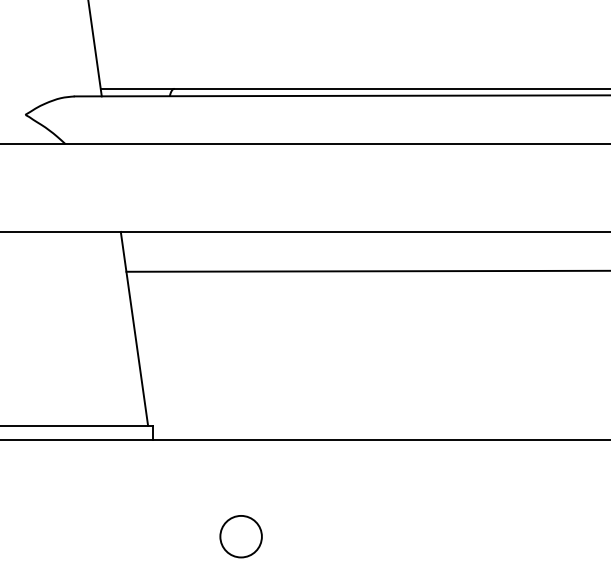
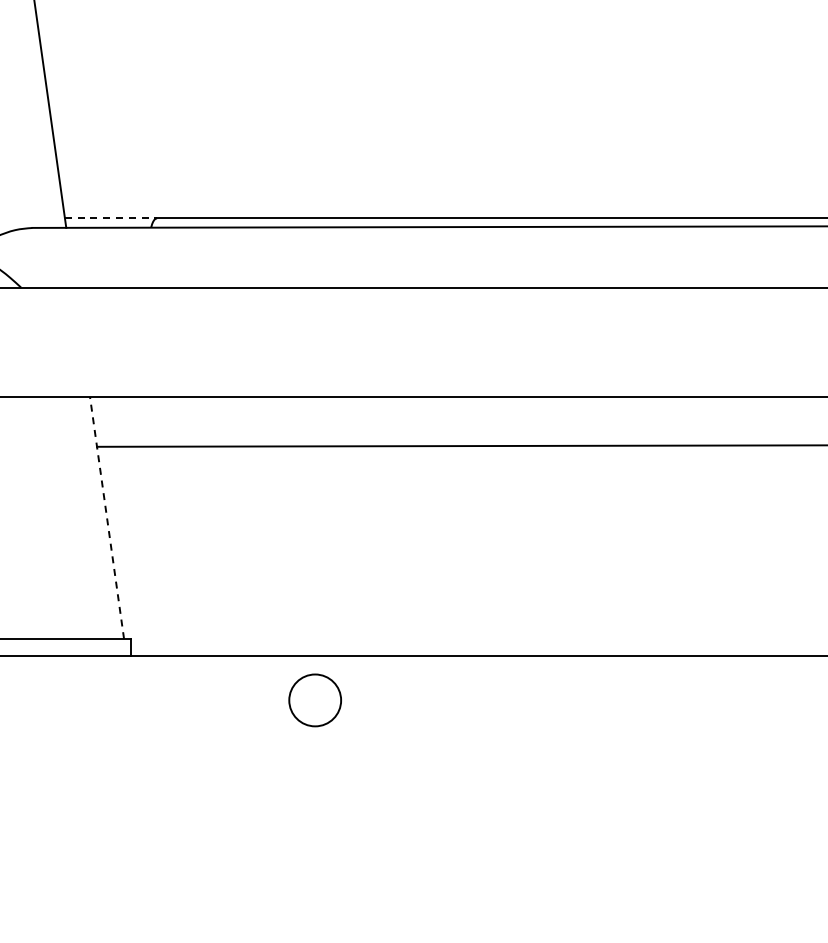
line: (137, 88) -> (110, 218), solid -> dashed
line: (134, 328) -> (106, 517), solid -> dashed
circle: (240, 536) -> (314, 700), moved

